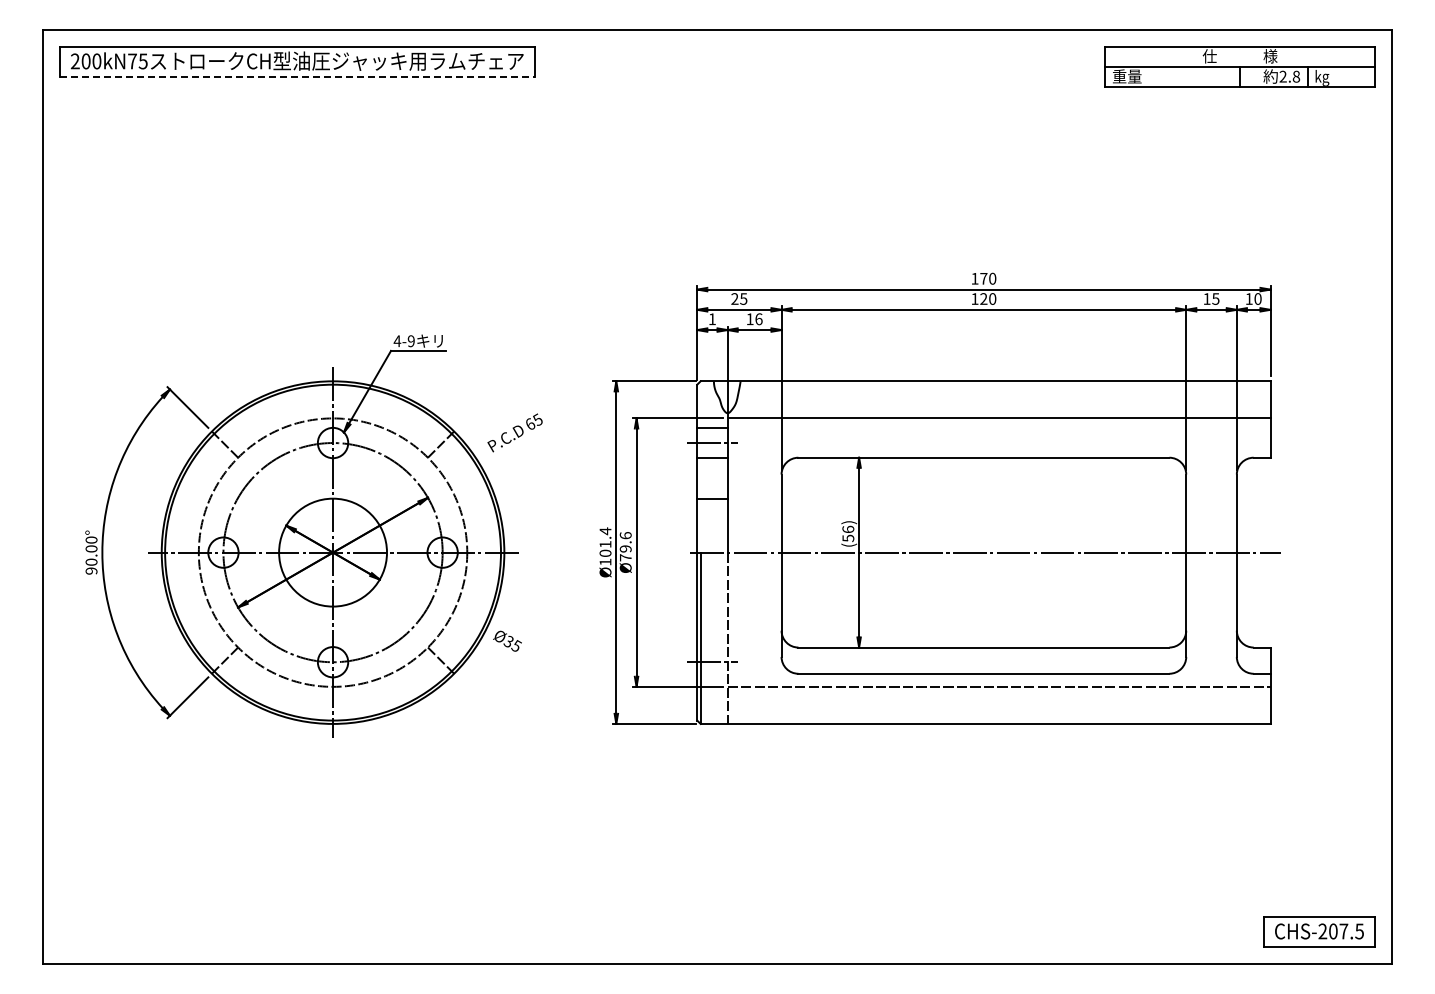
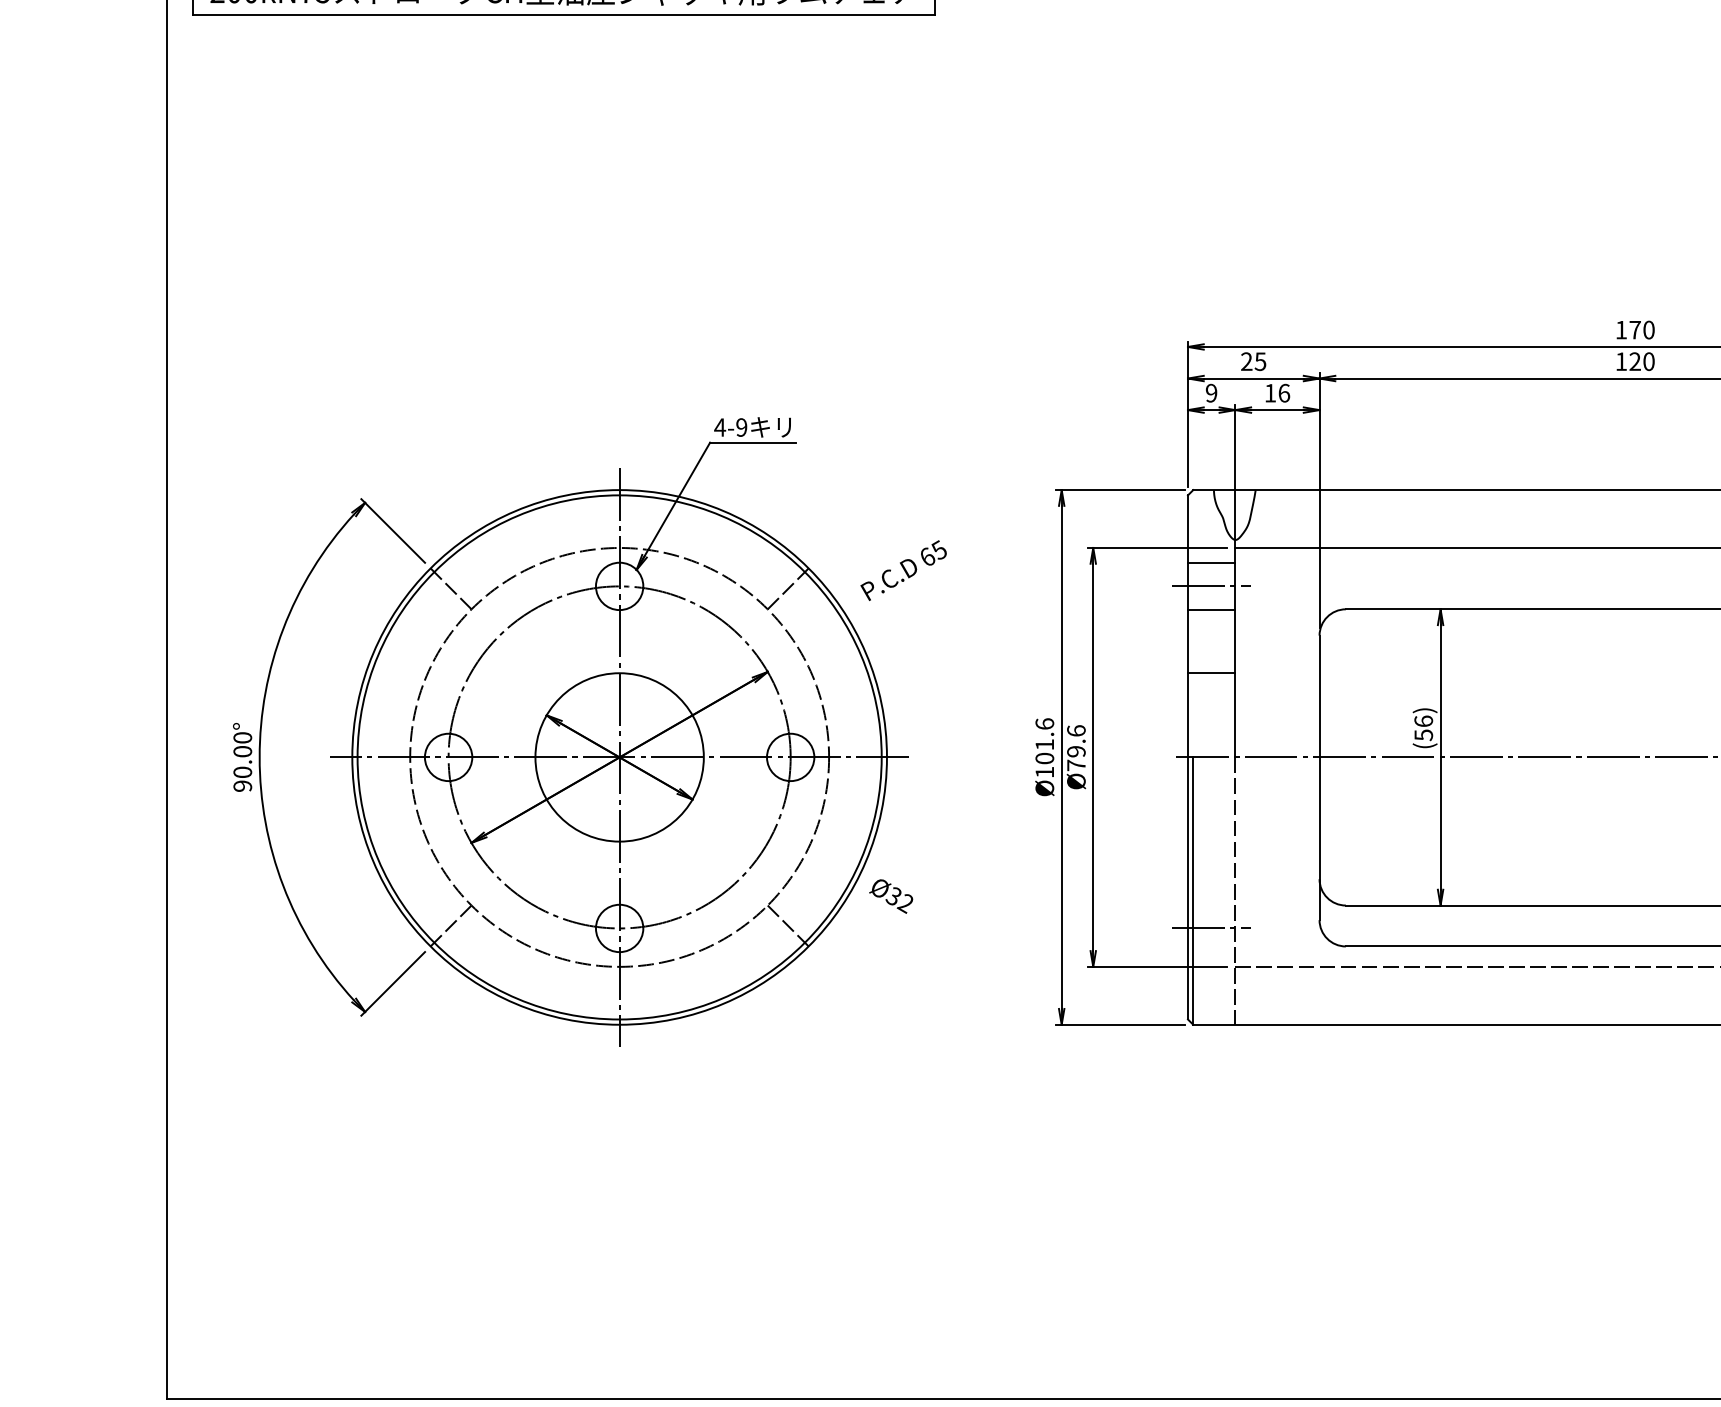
line: (297, 77) -> (564, 15), dashed -> solid
text: (711, 319) -> (1210, 393), 1 -> 9
text: (605, 531) -> (1044, 724), Ø101.4 -> Ø101.6
text: (515, 646) -> (904, 903), Ø35 -> Ø32

